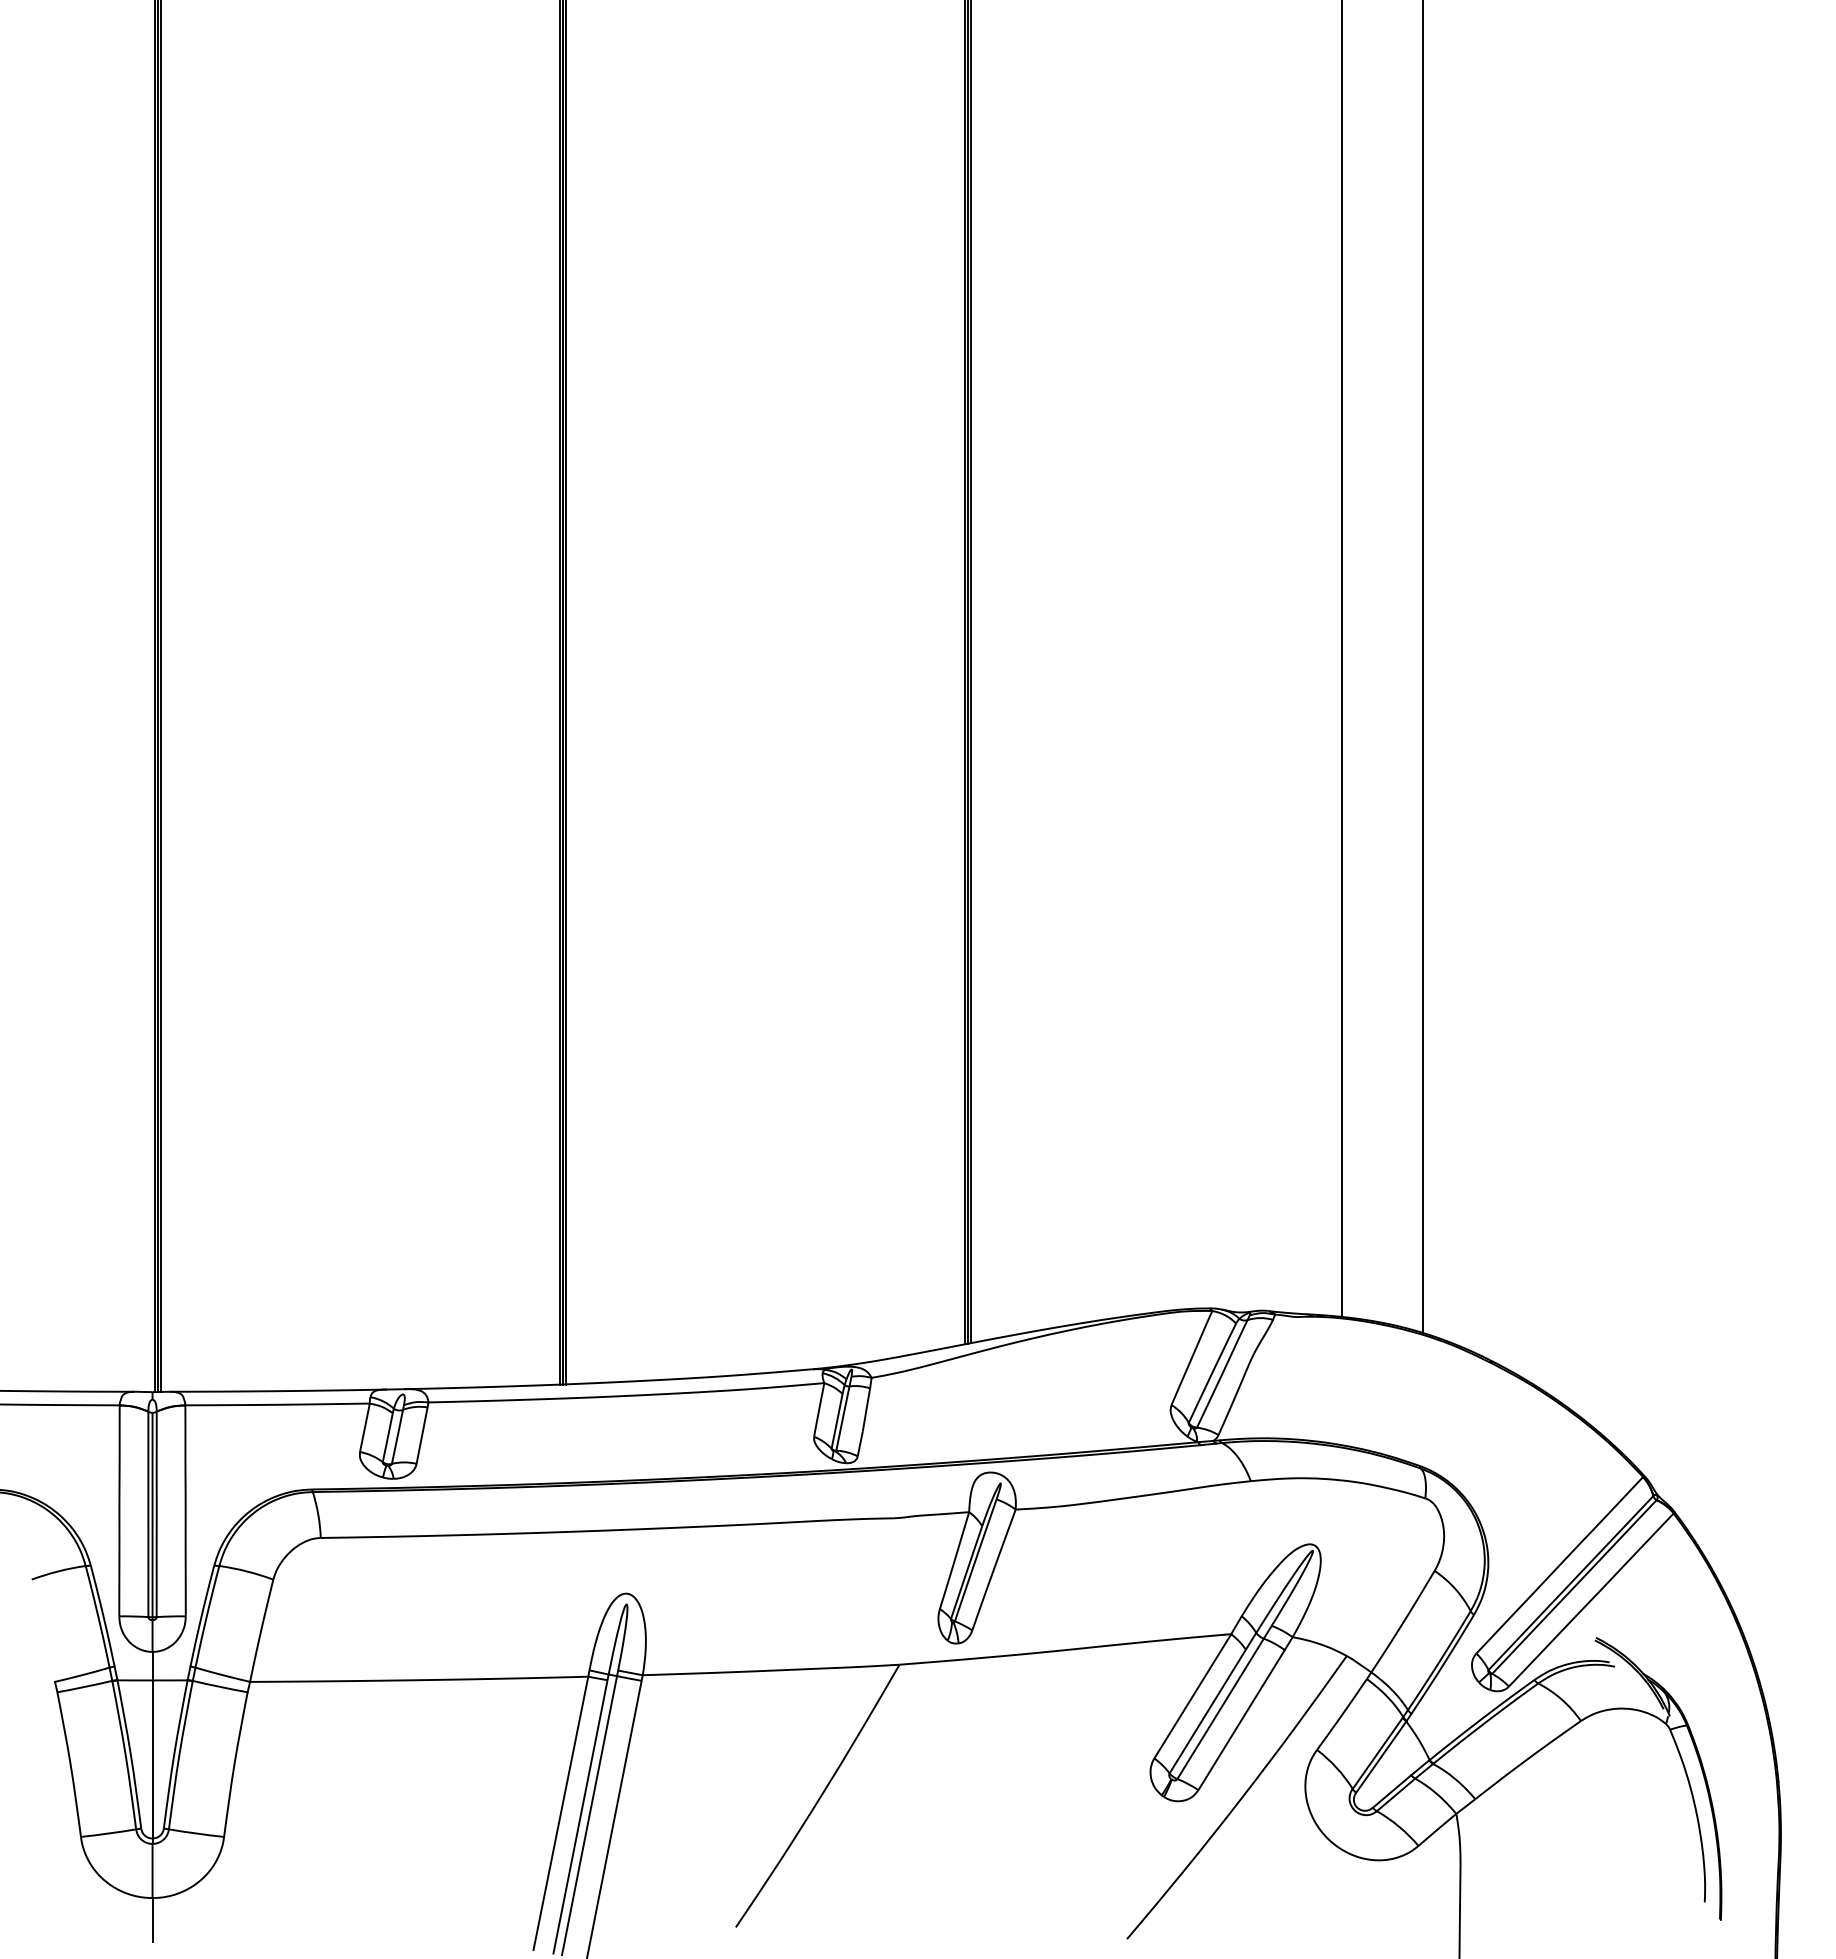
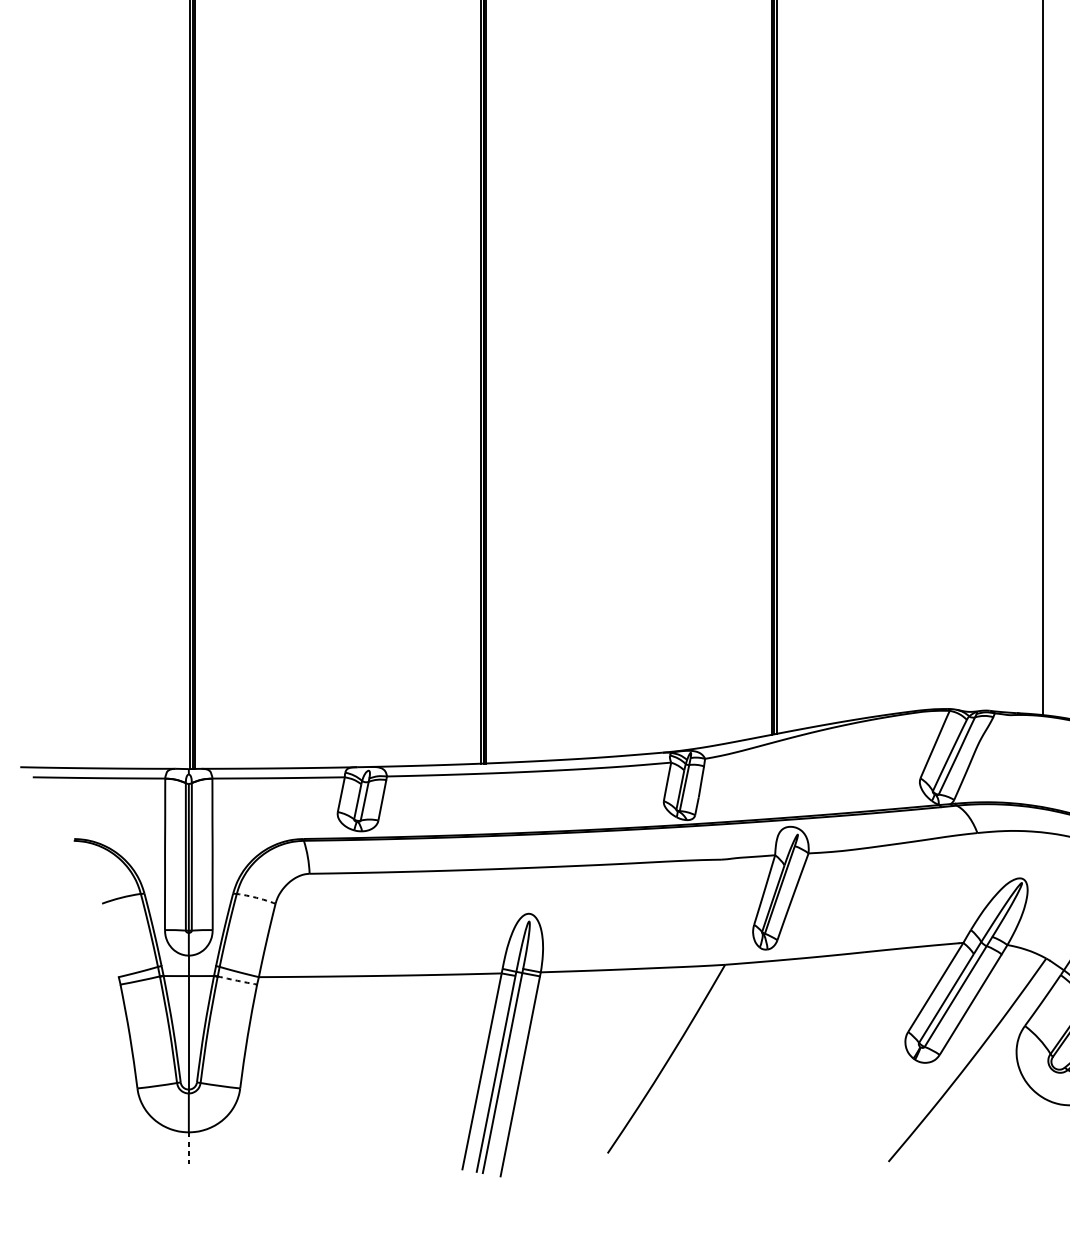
arc: (246, 1571) -> (256, 897), solid -> dashed
arc: (220, 1686) -> (237, 980), solid -> dashed
line: (152, 1920) -> (188, 1148), solid -> dashed

